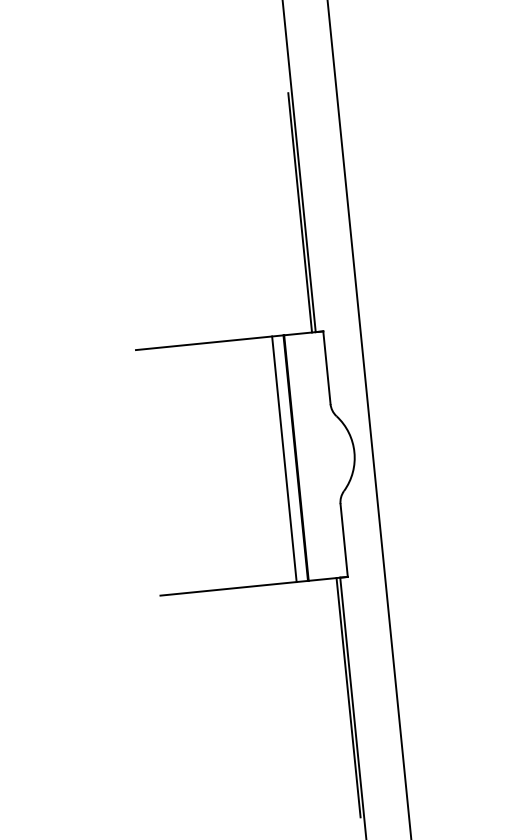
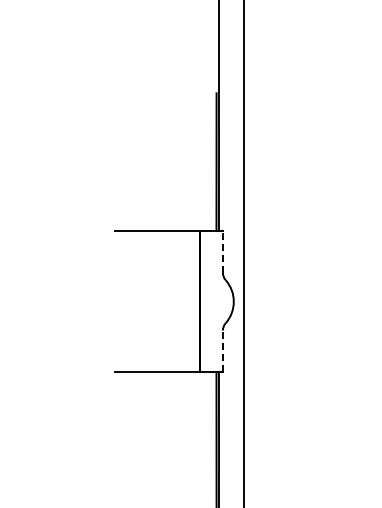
line: (326, 368) -> (222, 252), solid -> dashed
line: (284, 458) -> (193, 301), removed
line: (343, 540) -> (222, 351), solid -> dashed

